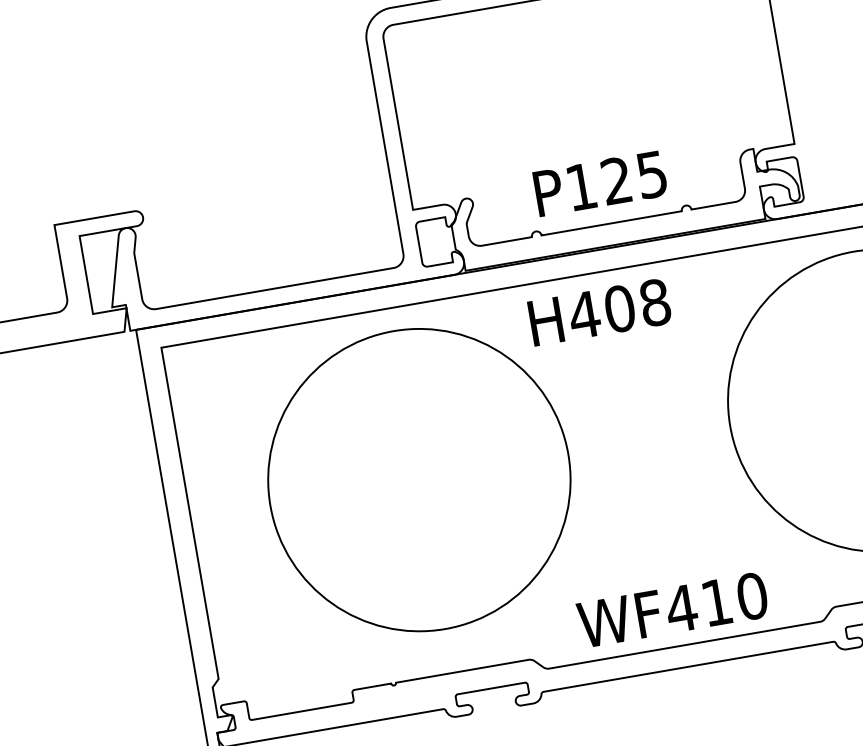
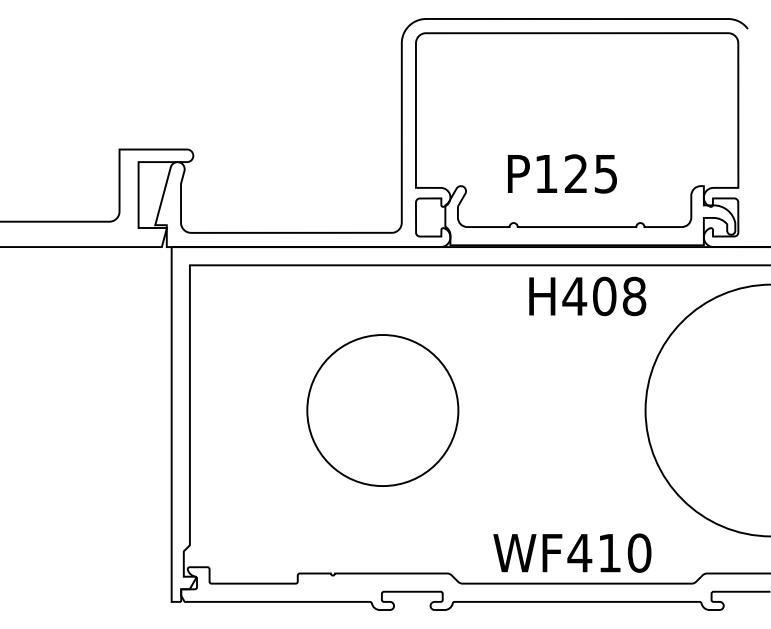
text: (600, 183) -> (562, 173), moved
text: (599, 312) -> (587, 296), moved
circle: (418, 480) -> (382, 410), size x0.6

